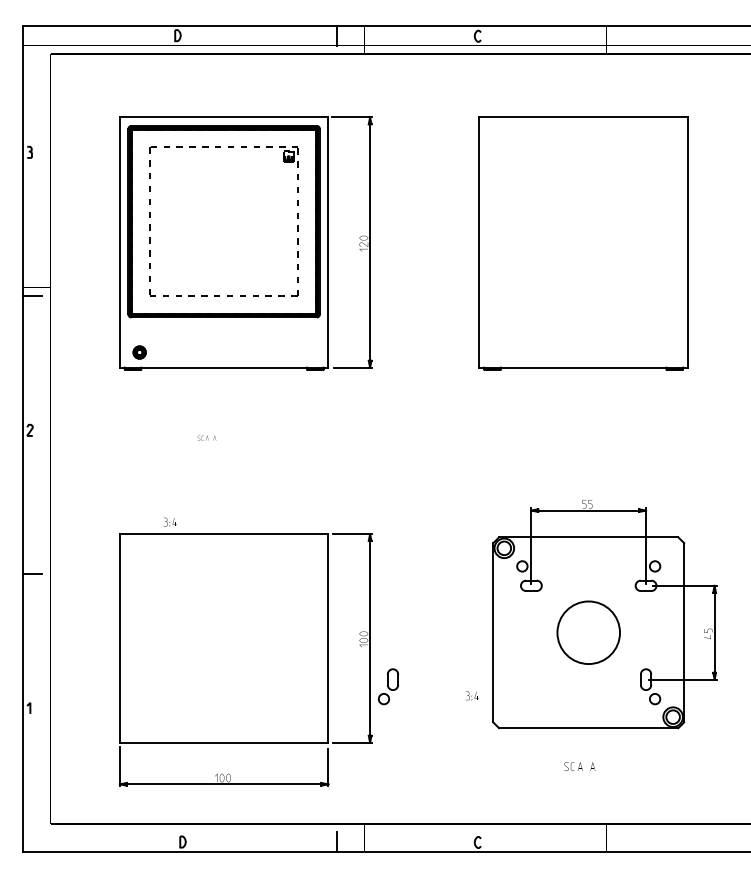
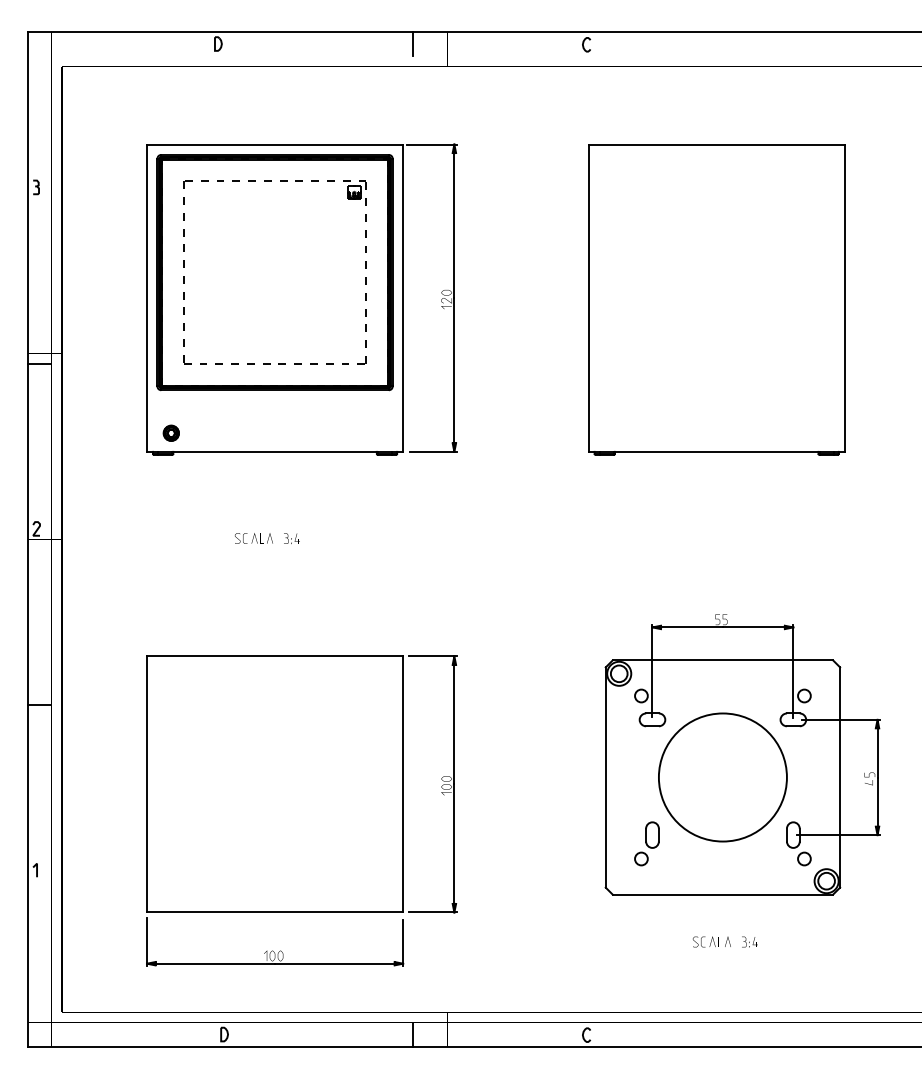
part: (206, 438) -> (253, 538), size x1.67
part: (169, 522) -> (291, 538), moved
circle: (588, 632) -> (722, 777), size x1.67
part: (388, 686) -> (646, 843), moved
part: (471, 695) -> (749, 941), moved

